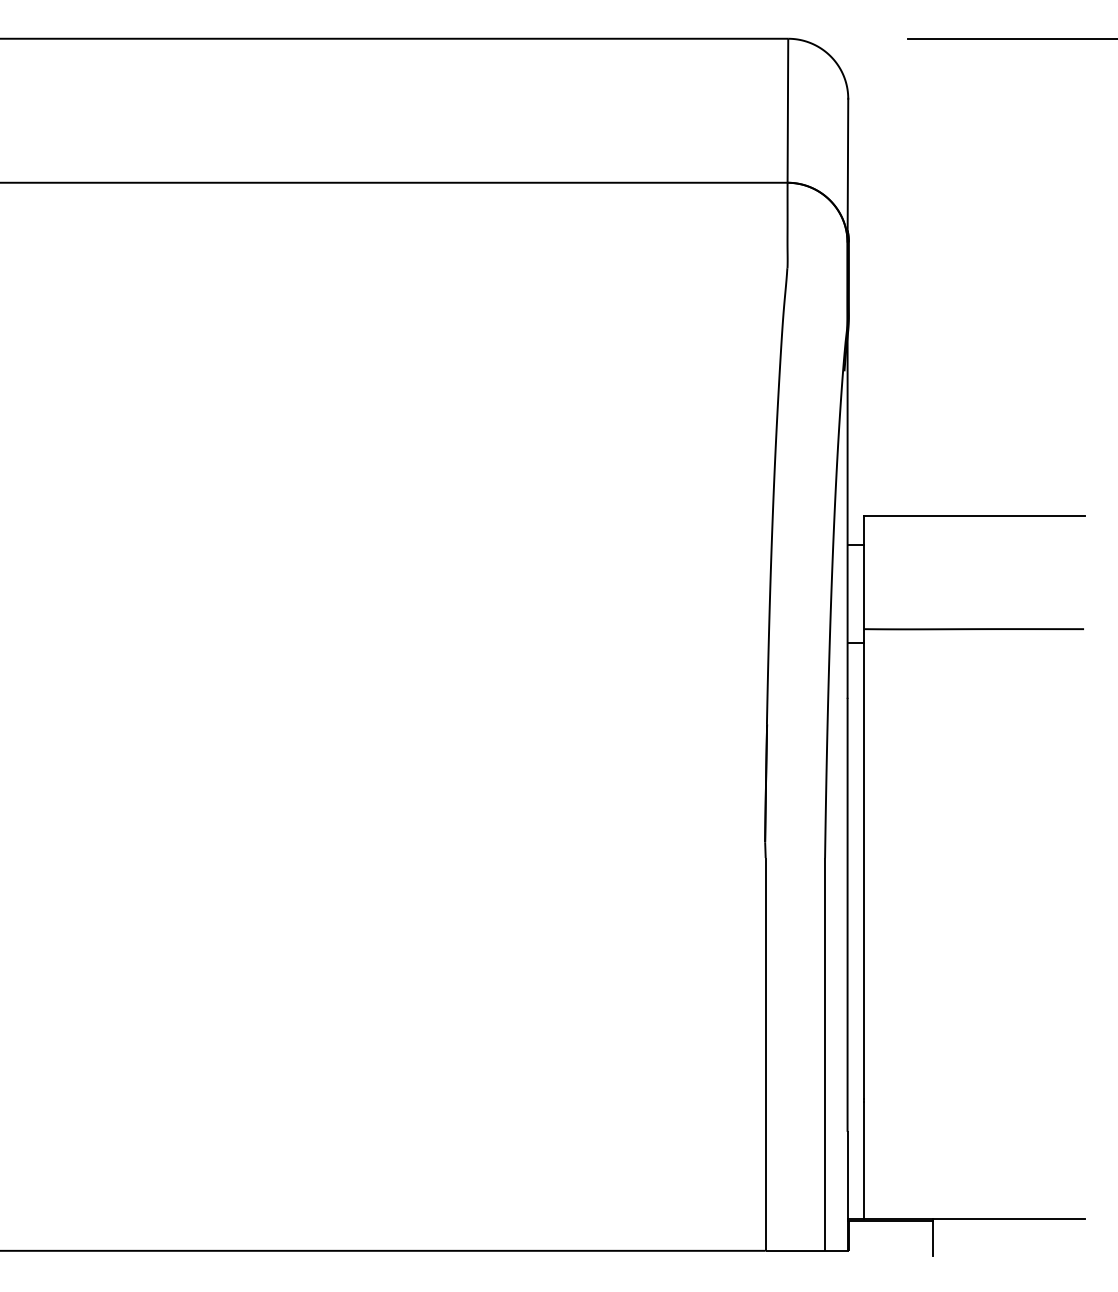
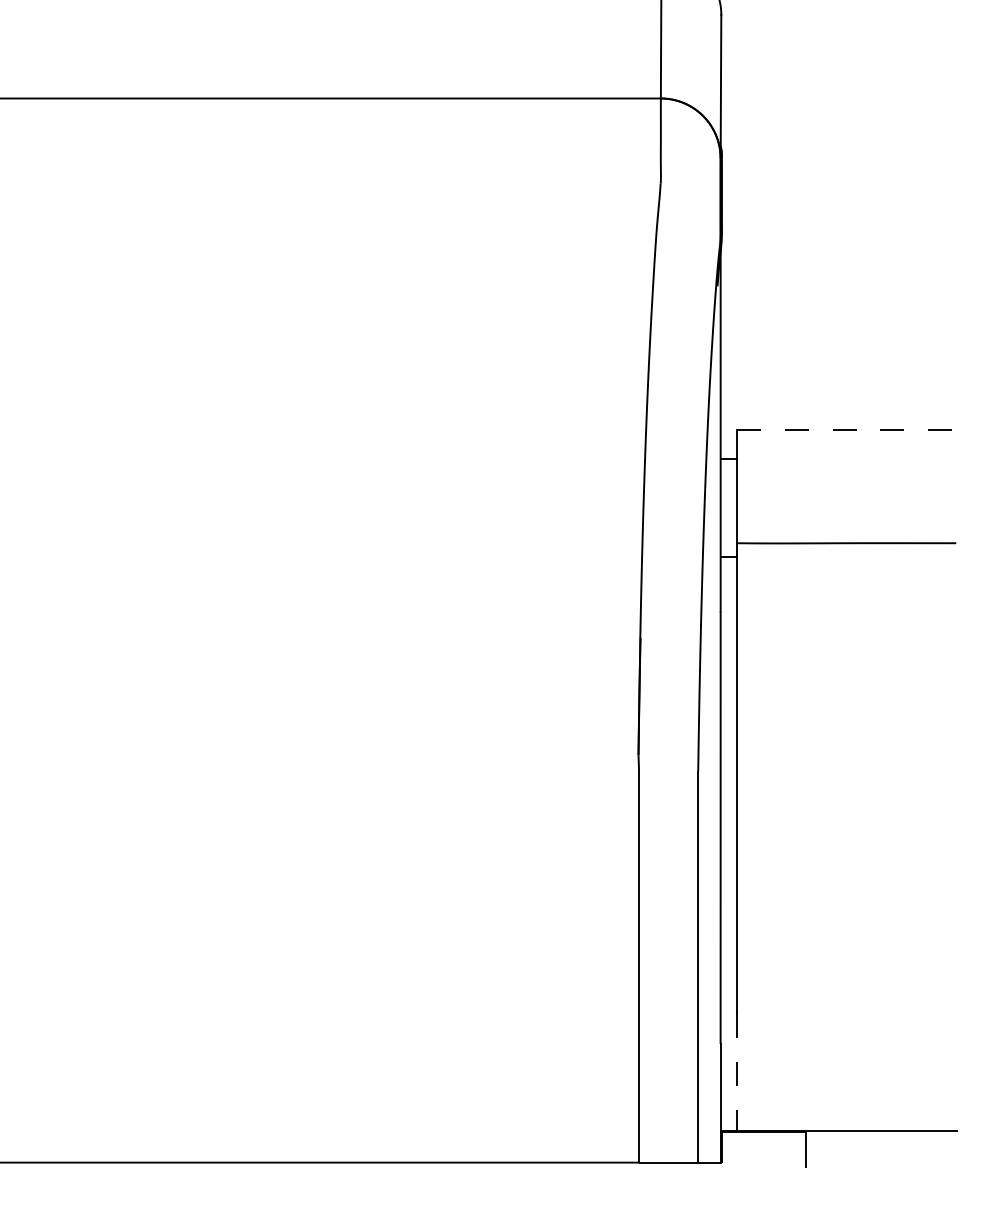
line: (974, 515) -> (847, 429), solid -> dashed
line: (863, 1160) -> (736, 1072), solid -> dashed

